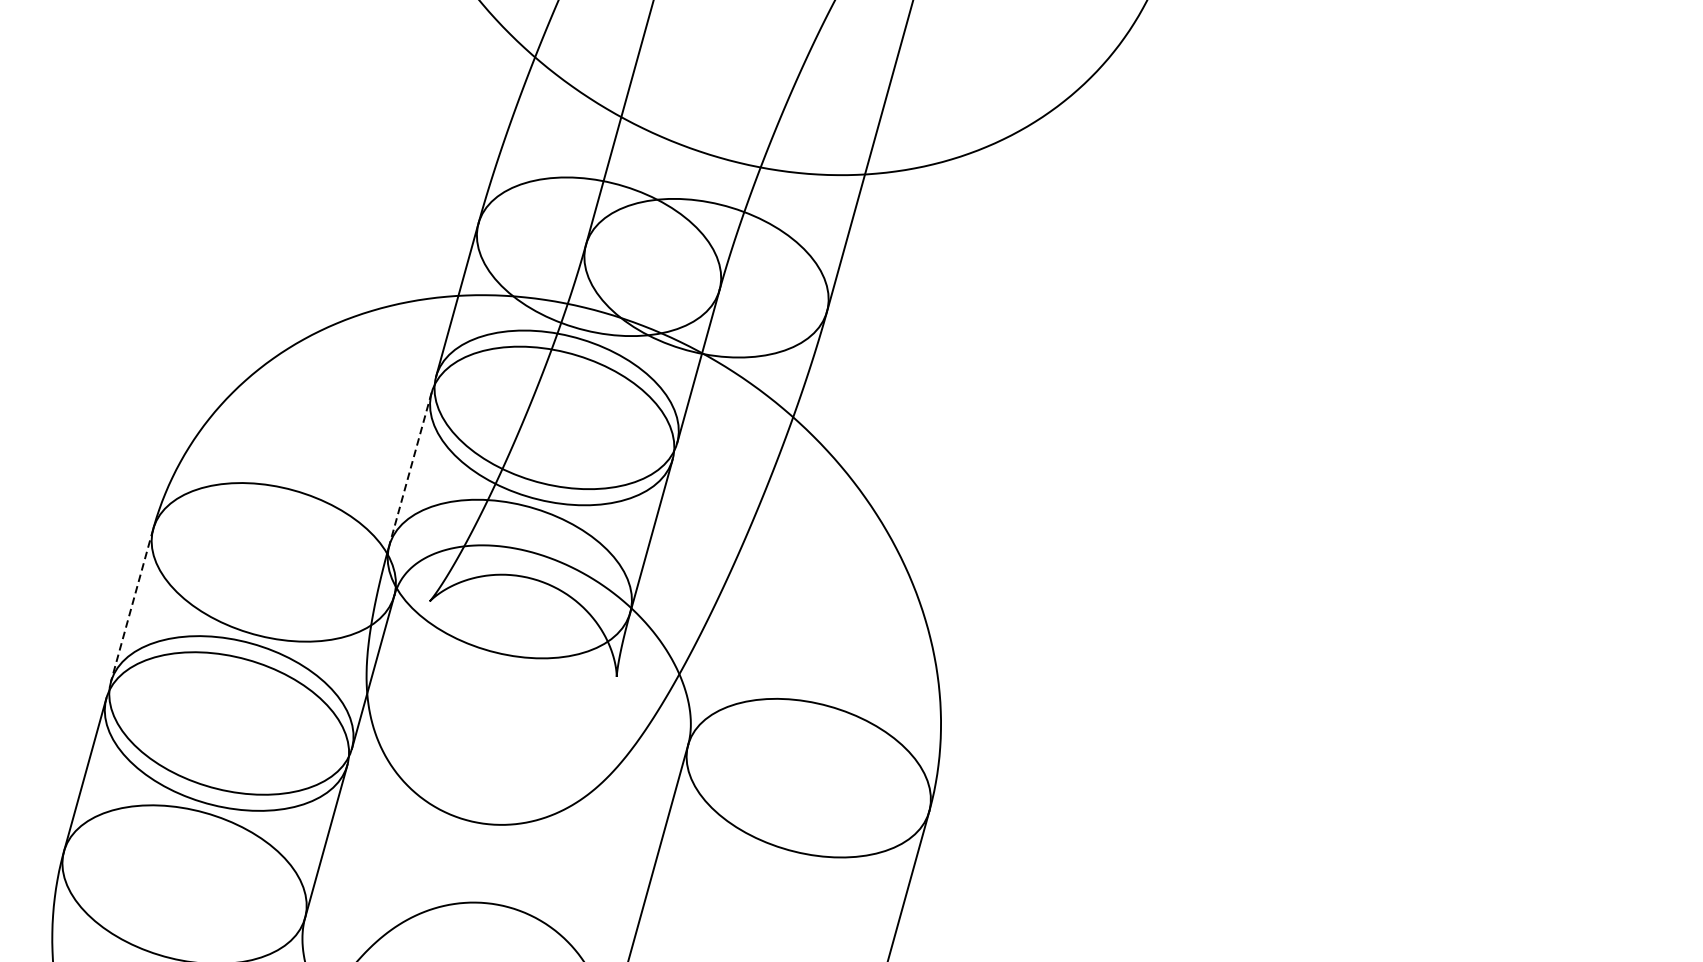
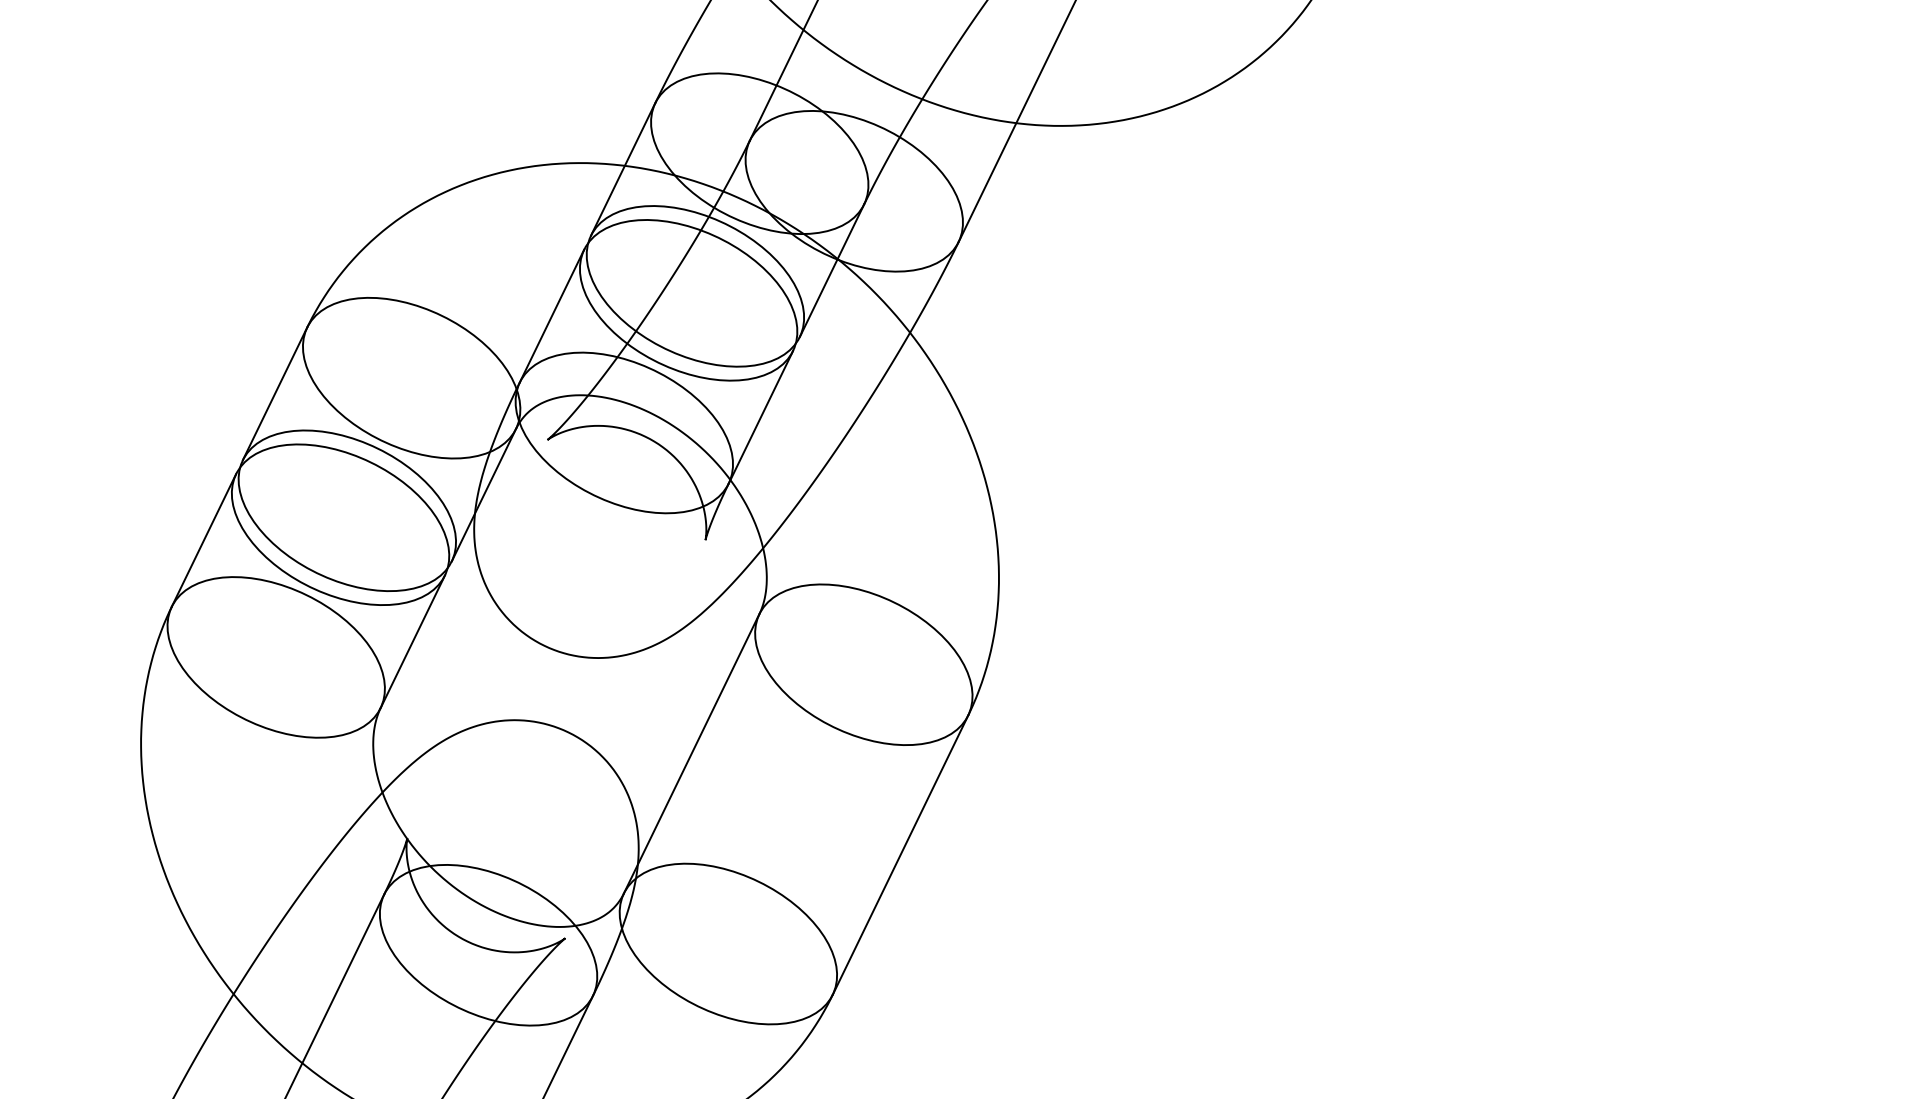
line: (410, 468) -> (552, 315), dashed -> solid
line: (132, 605) -> (275, 393), dashed -> solid

